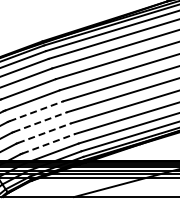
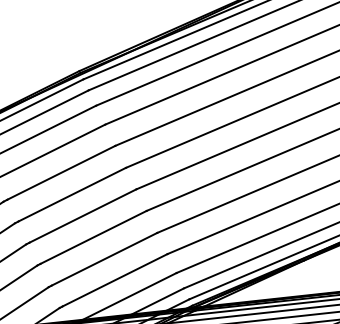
line: (36, 111) -> (82, 216), dashed -> solid
line: (40, 122) -> (93, 238), dashed -> solid
line: (44, 133) -> (104, 260), dashed -> solid
line: (49, 143) -> (116, 279), dashed -> solid

